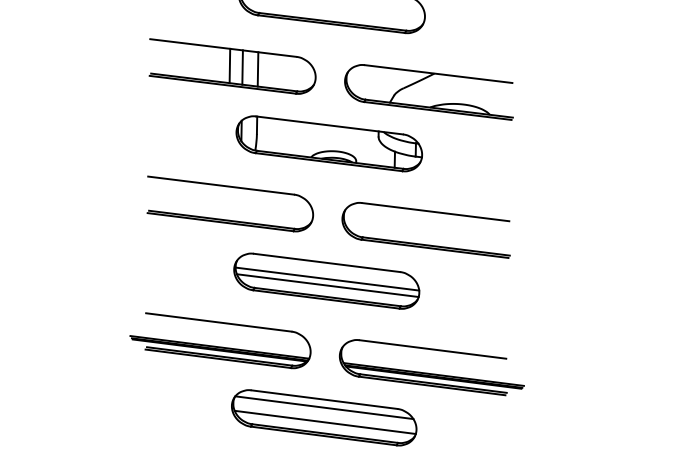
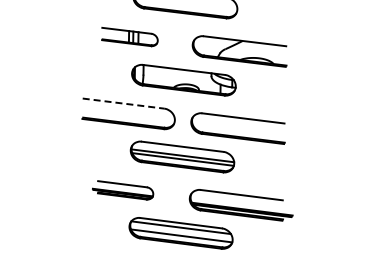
part: (231, 65) -> (129, 36), size x0.6
line: (221, 185) -> (123, 103), solid -> dashed
part: (219, 341) -> (122, 190), size x0.6

